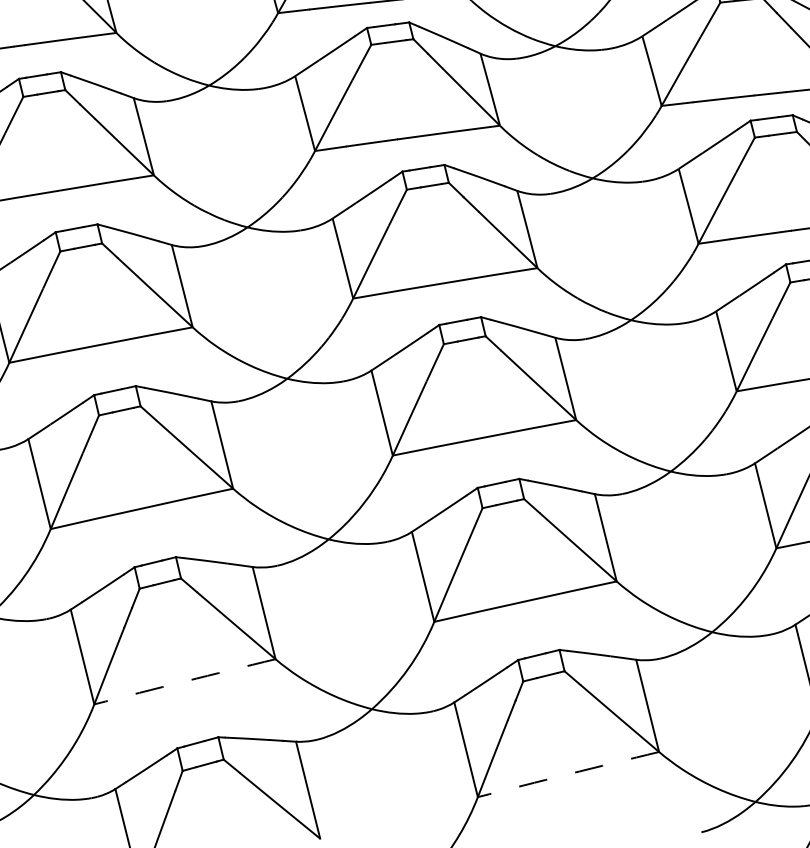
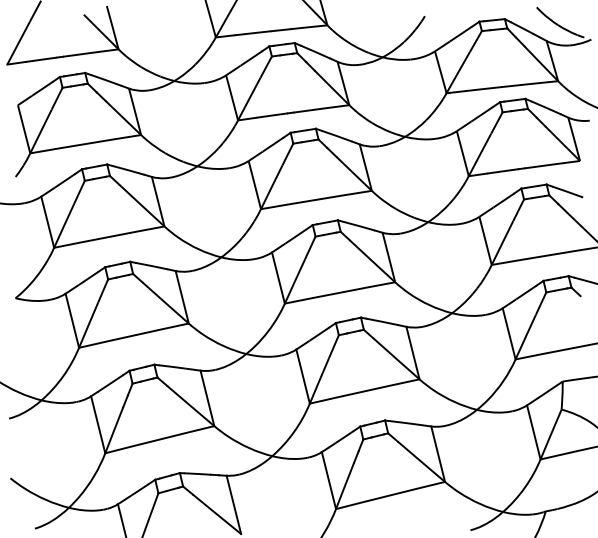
arc: (184, 681) -> (159, 439), dashed -> solid
arc: (568, 774) -> (390, 495), dashed -> solid

